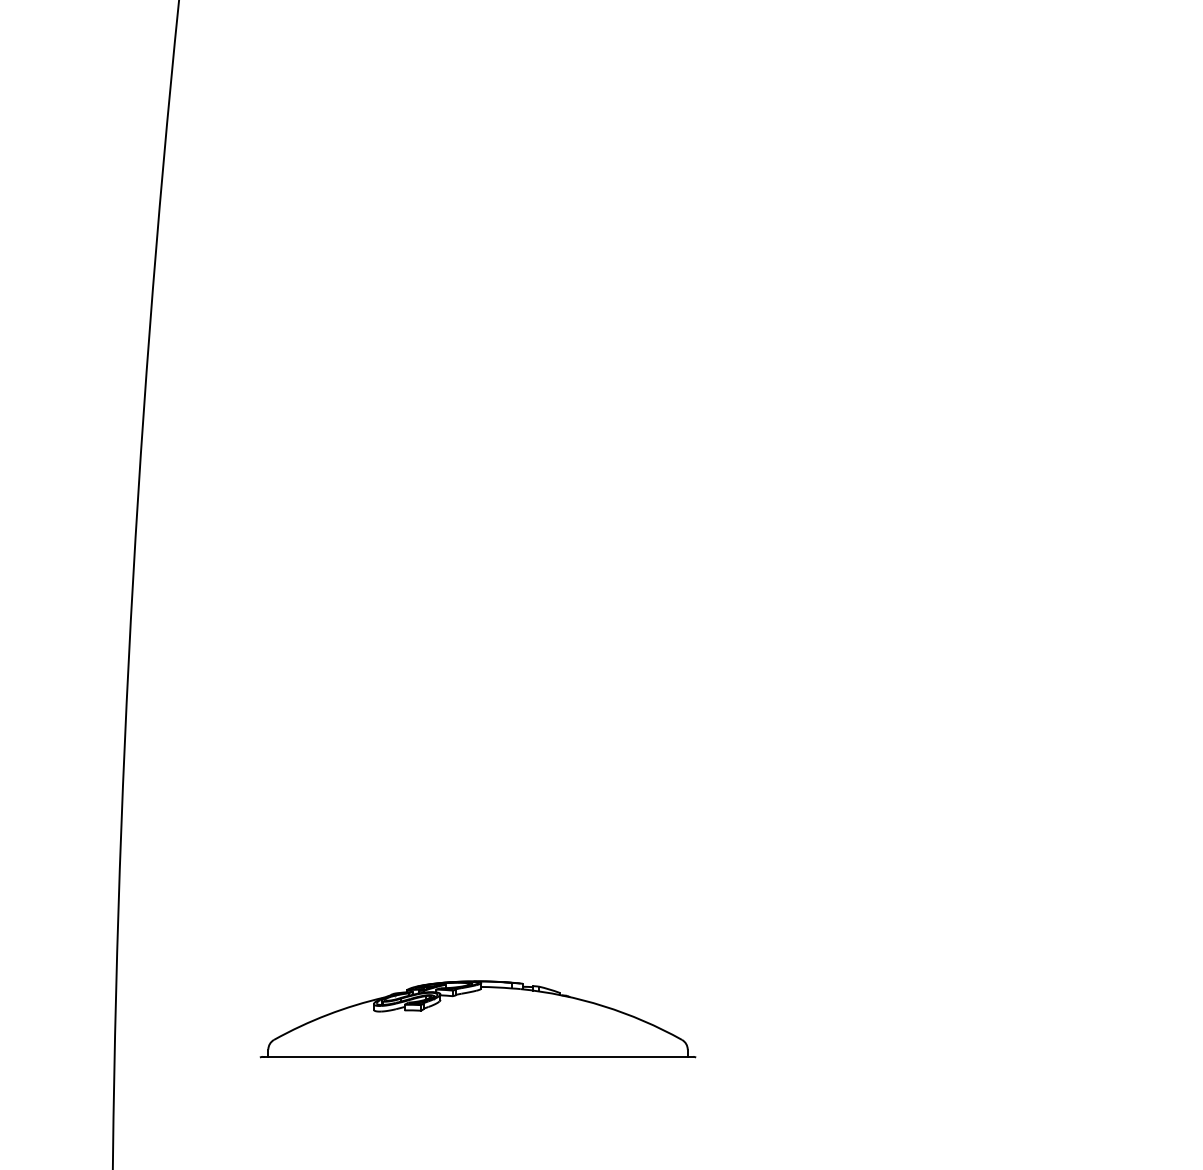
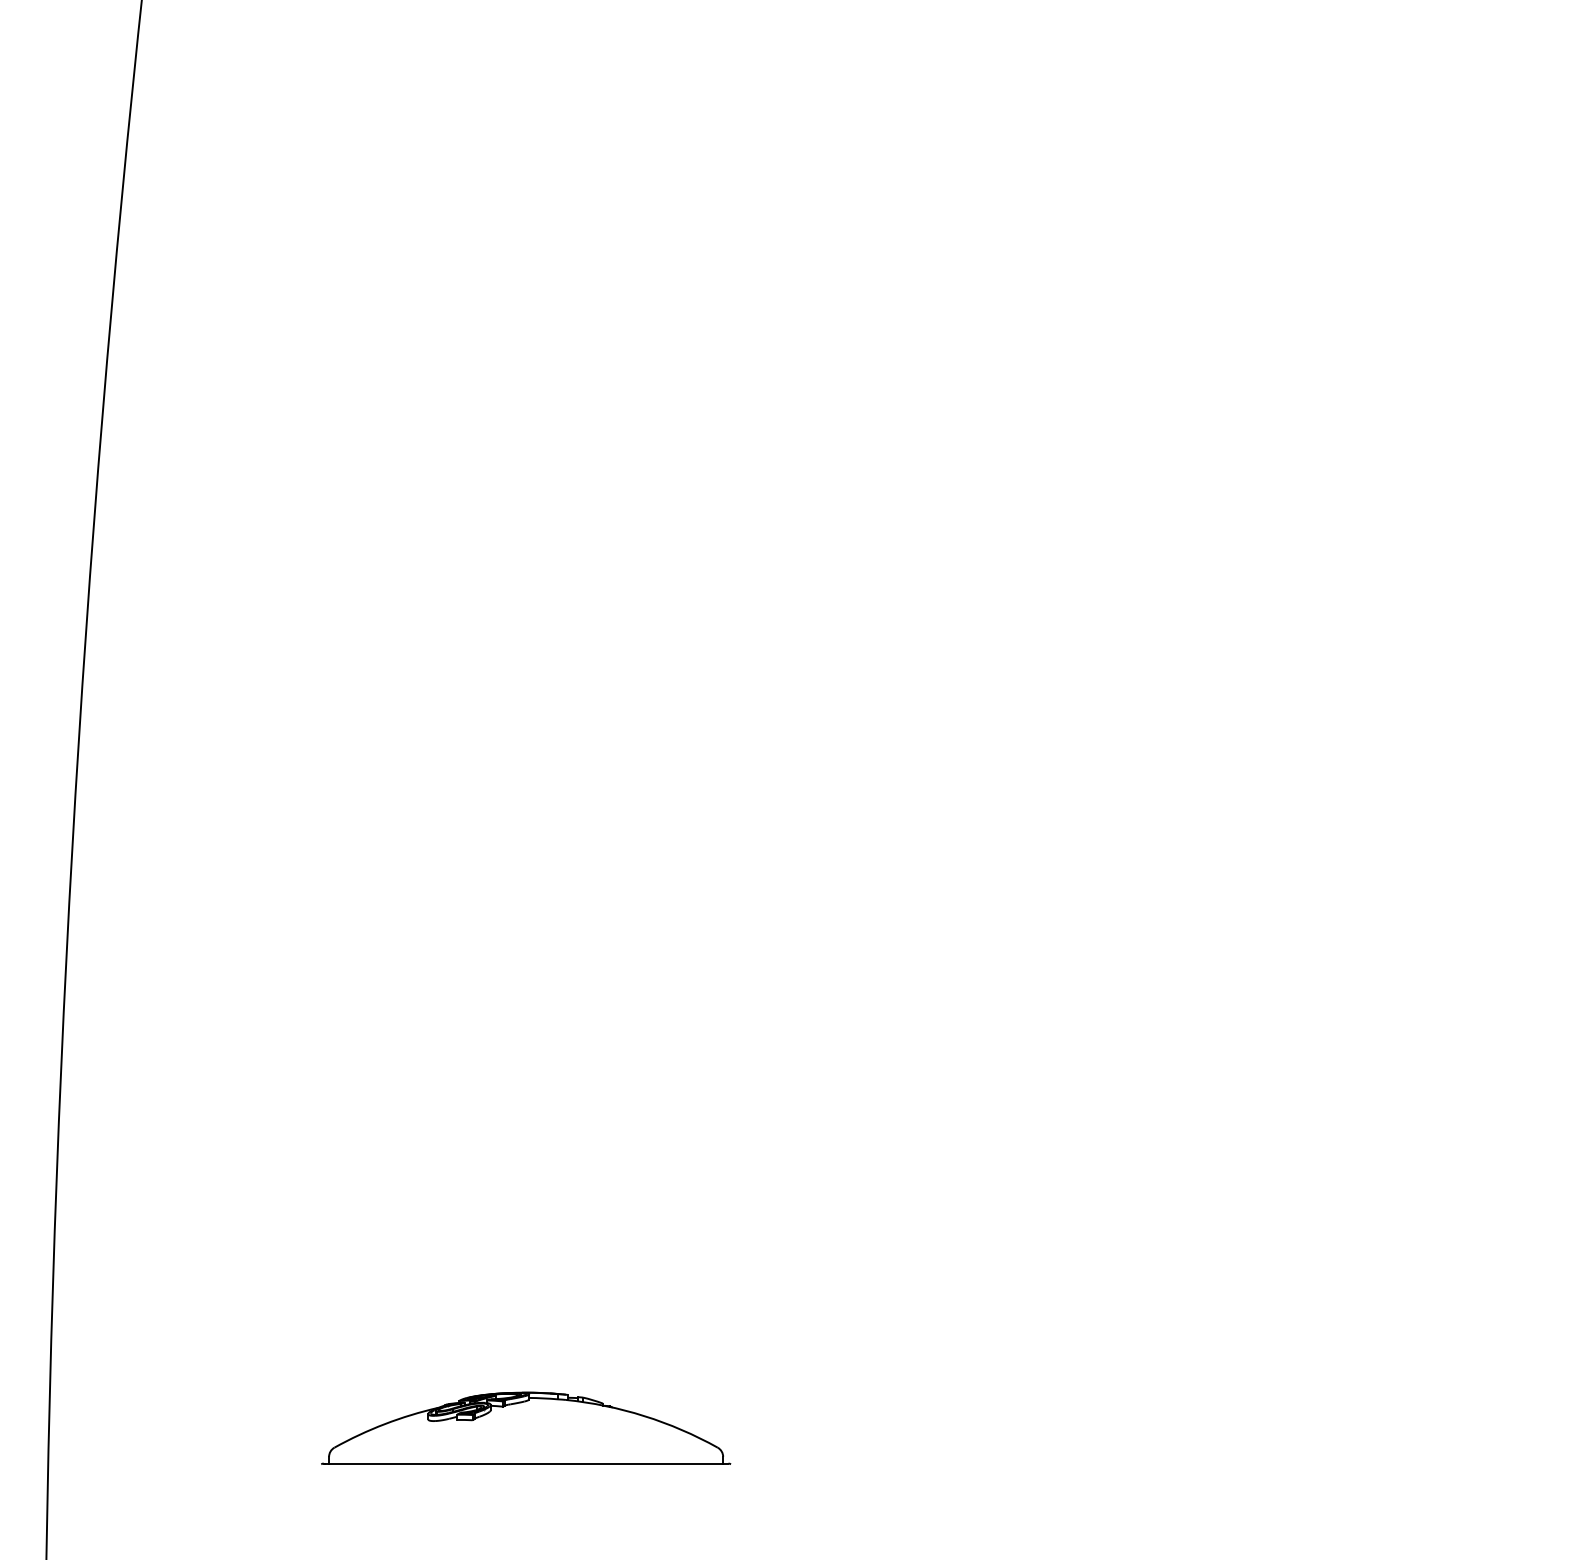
part: (478, 1018) -> (526, 1427), size x0.71

